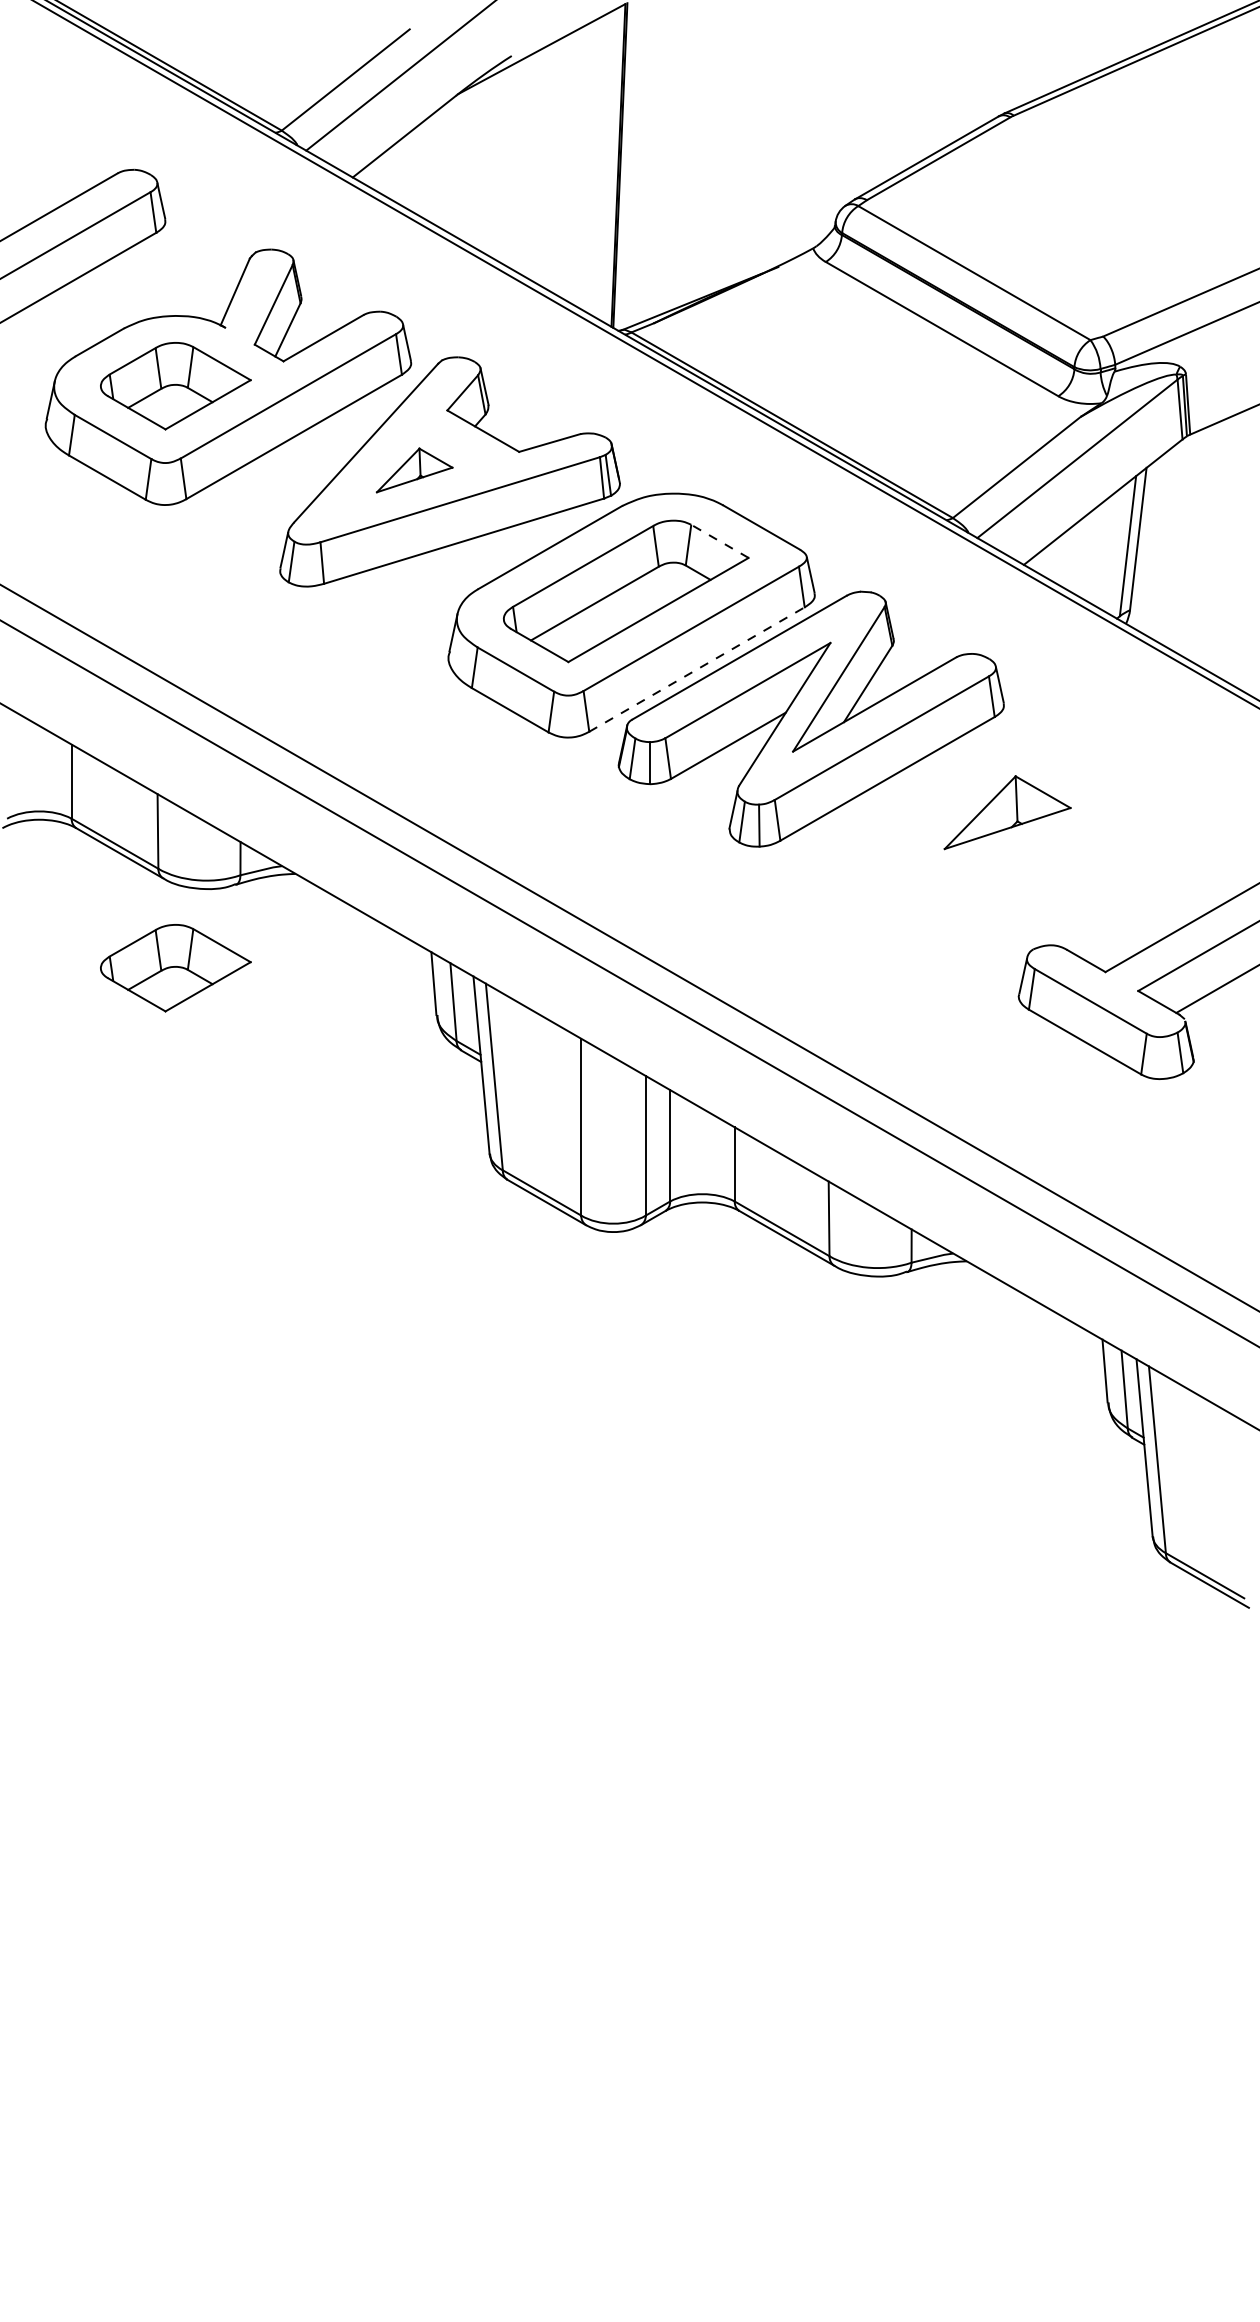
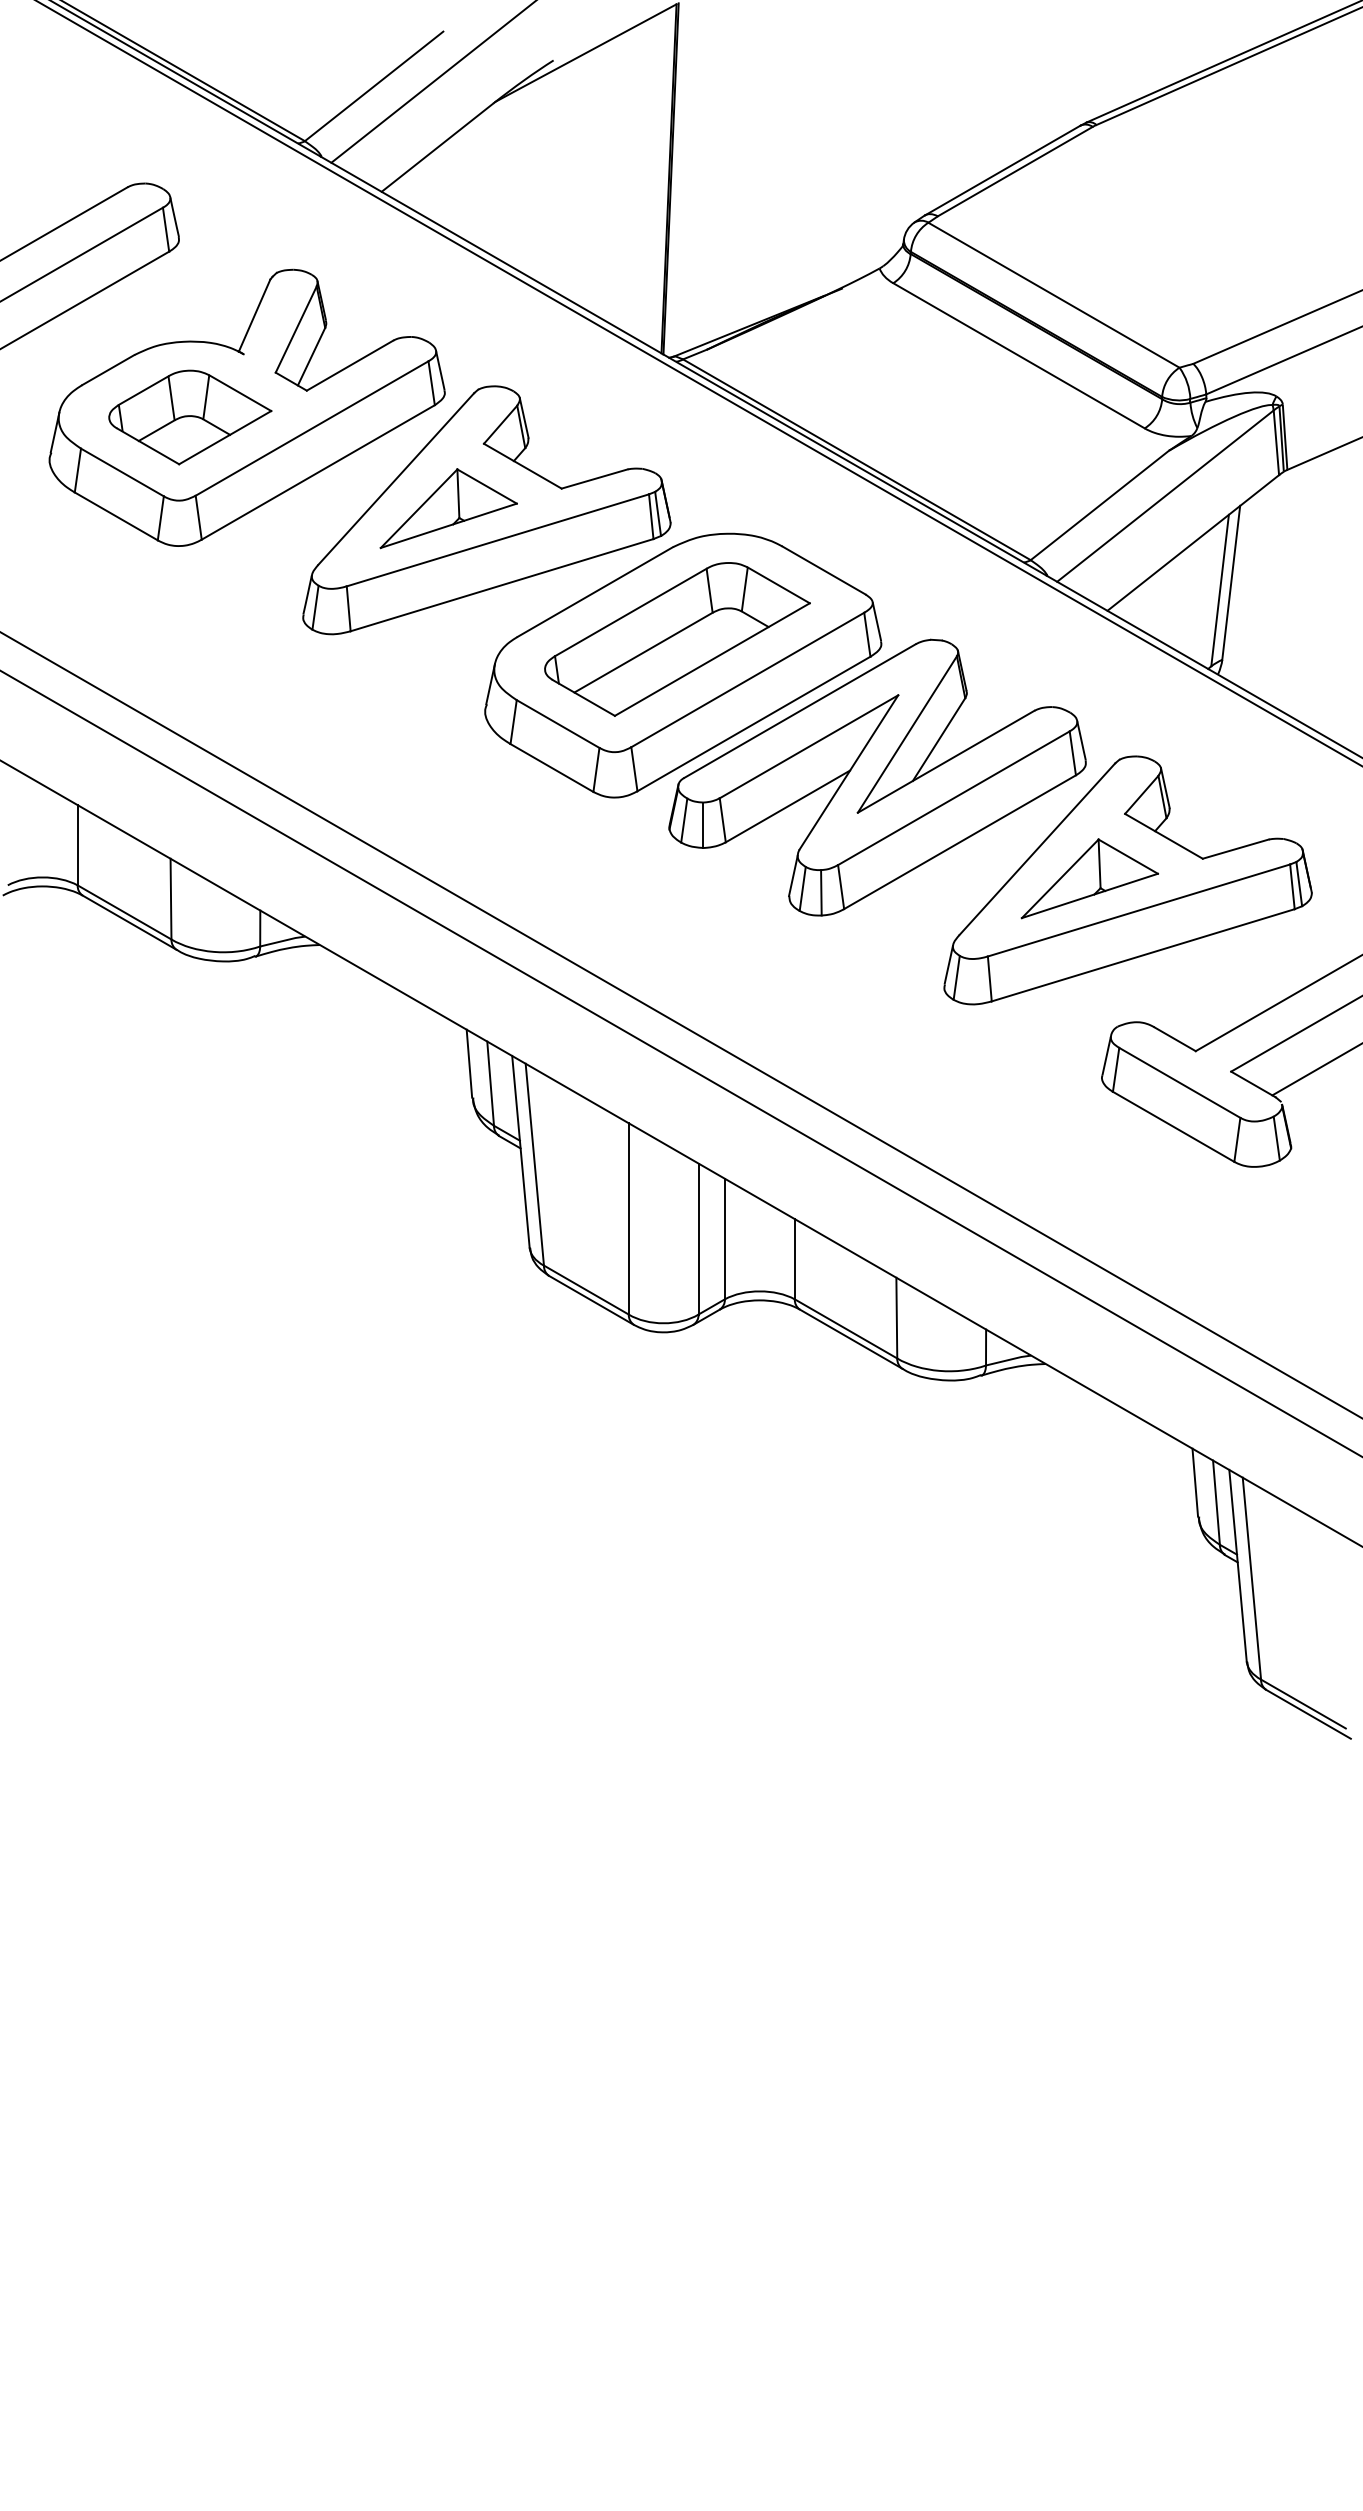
part: (414, 470) -> (448, 508), size x1.67
line: (719, 541) -> (778, 585), dashed -> solid
line: (697, 669) -> (754, 723), dashed -> solid
part: (1042, 813) -> (1127, 879), added
part: (175, 968) -> (189, 1047), removed

